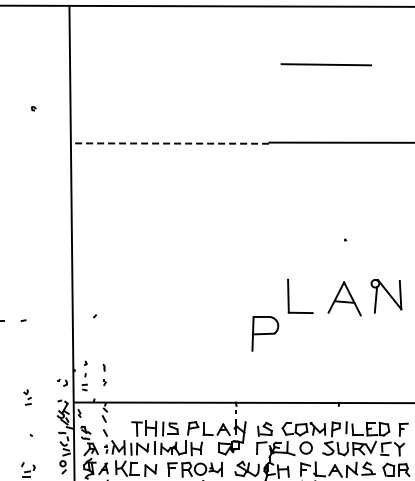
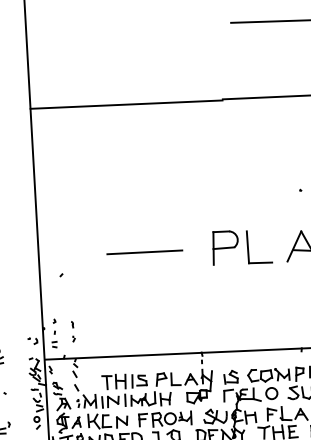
line: (169, 143) -> (126, 104), dashed -> solid
line: (181, 296) -> (144, 252), added
part: (265, 333) -> (225, 247), moved

